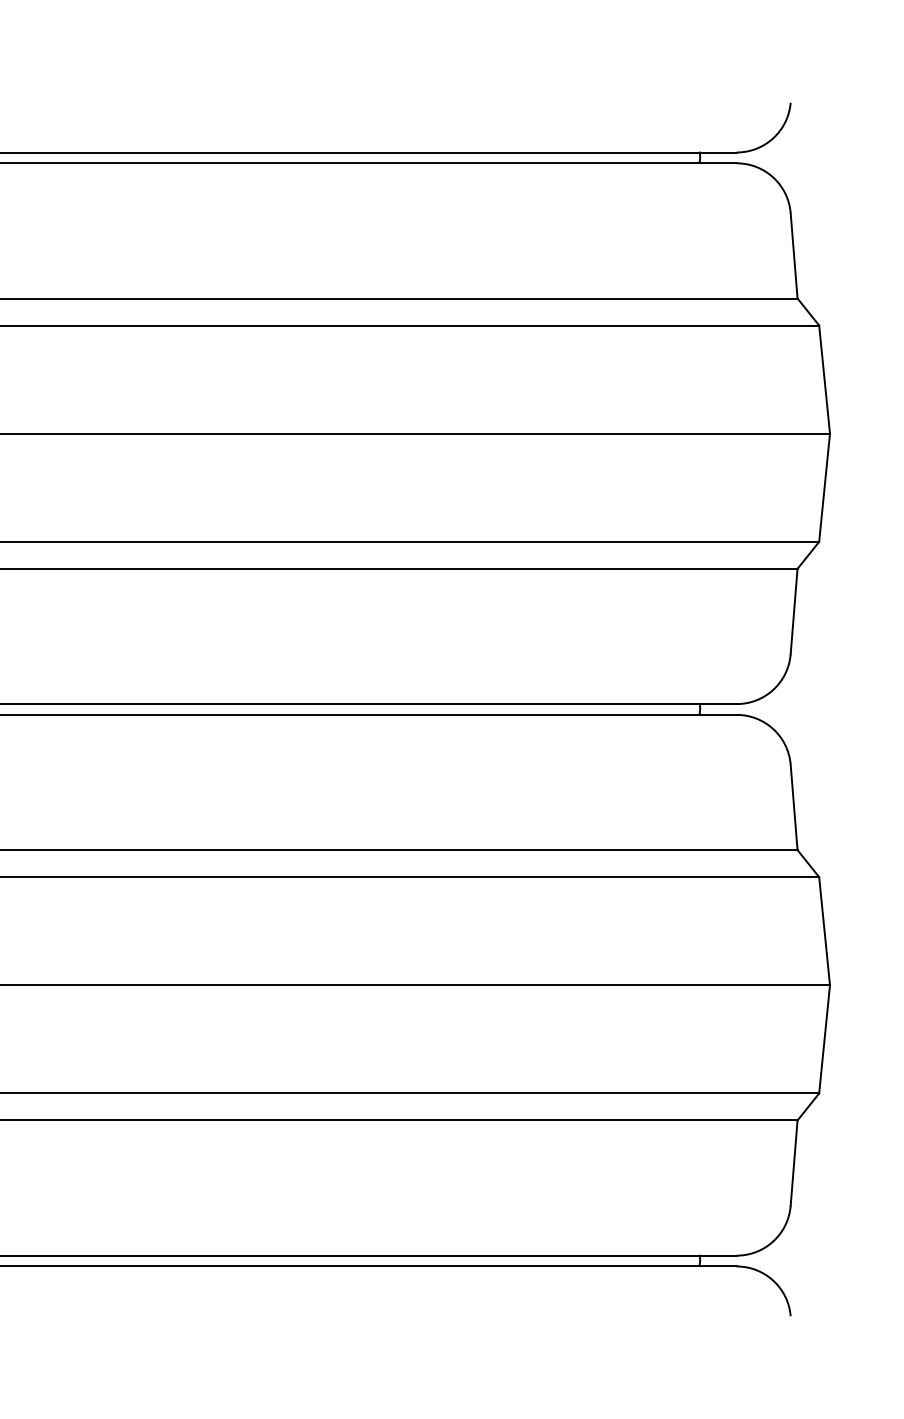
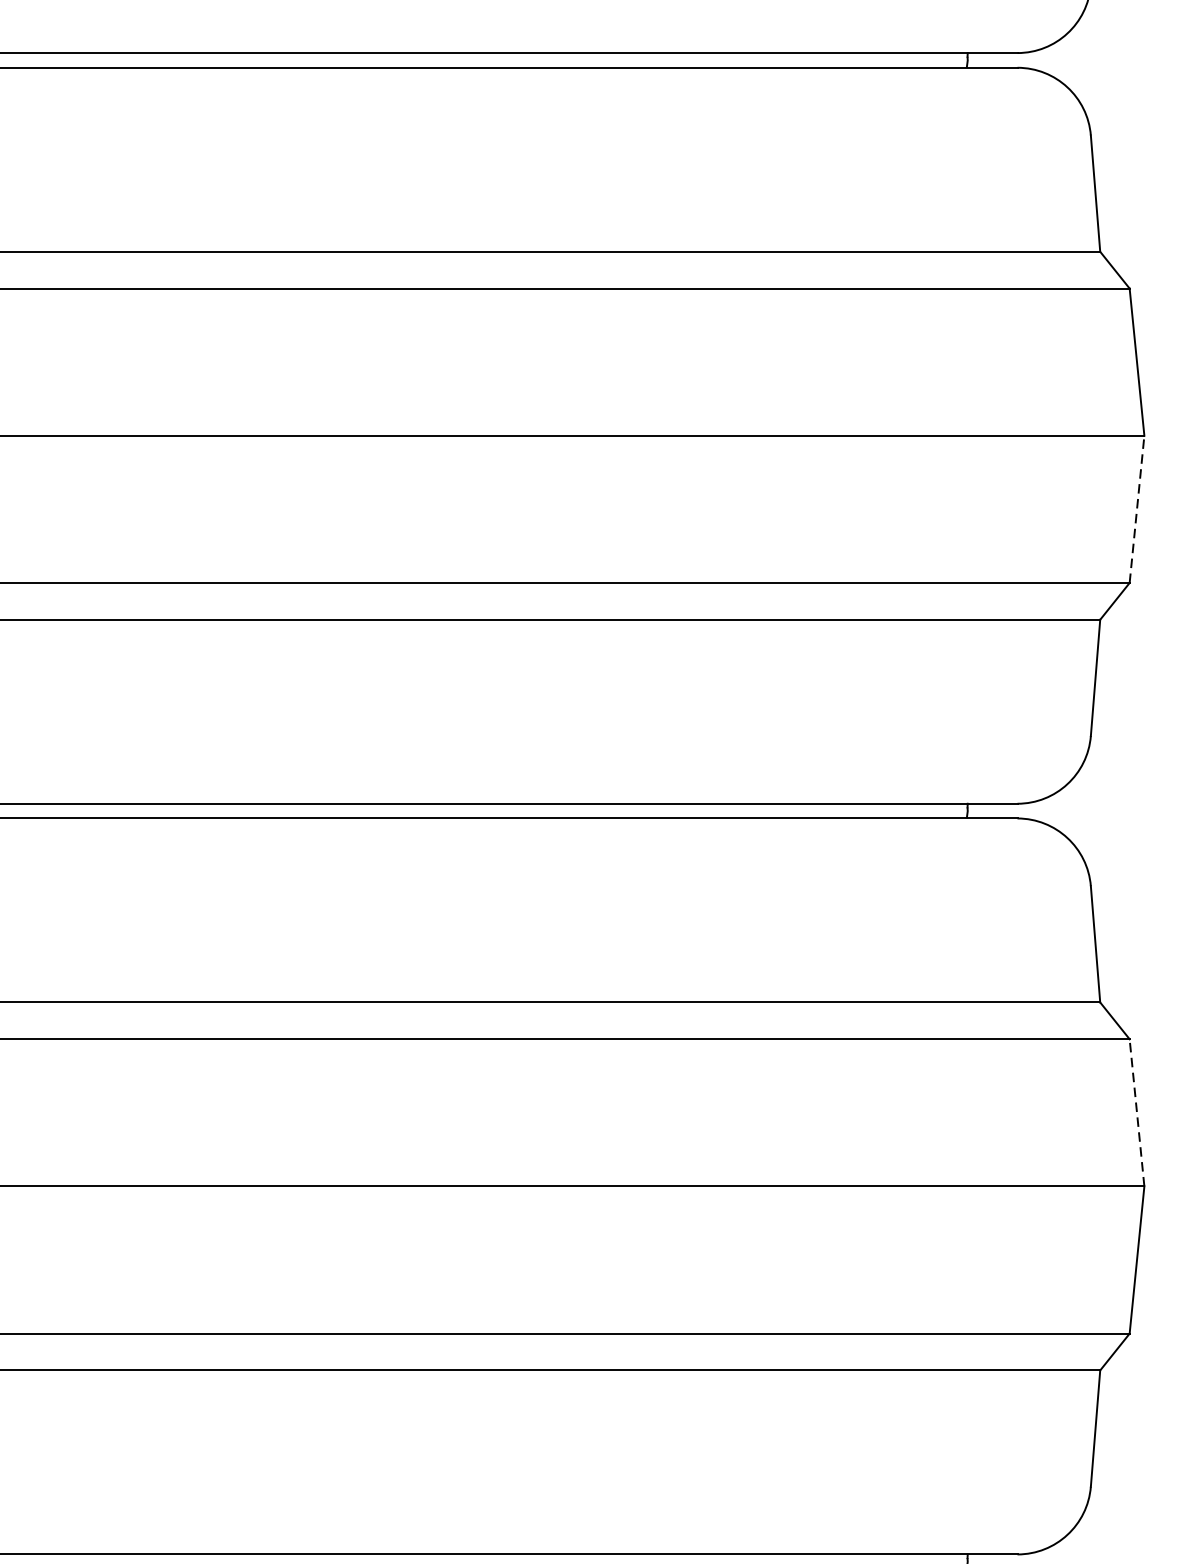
line: (824, 487) -> (1136, 508), solid -> dashed
line: (824, 930) -> (1136, 1111), solid -> dashed

